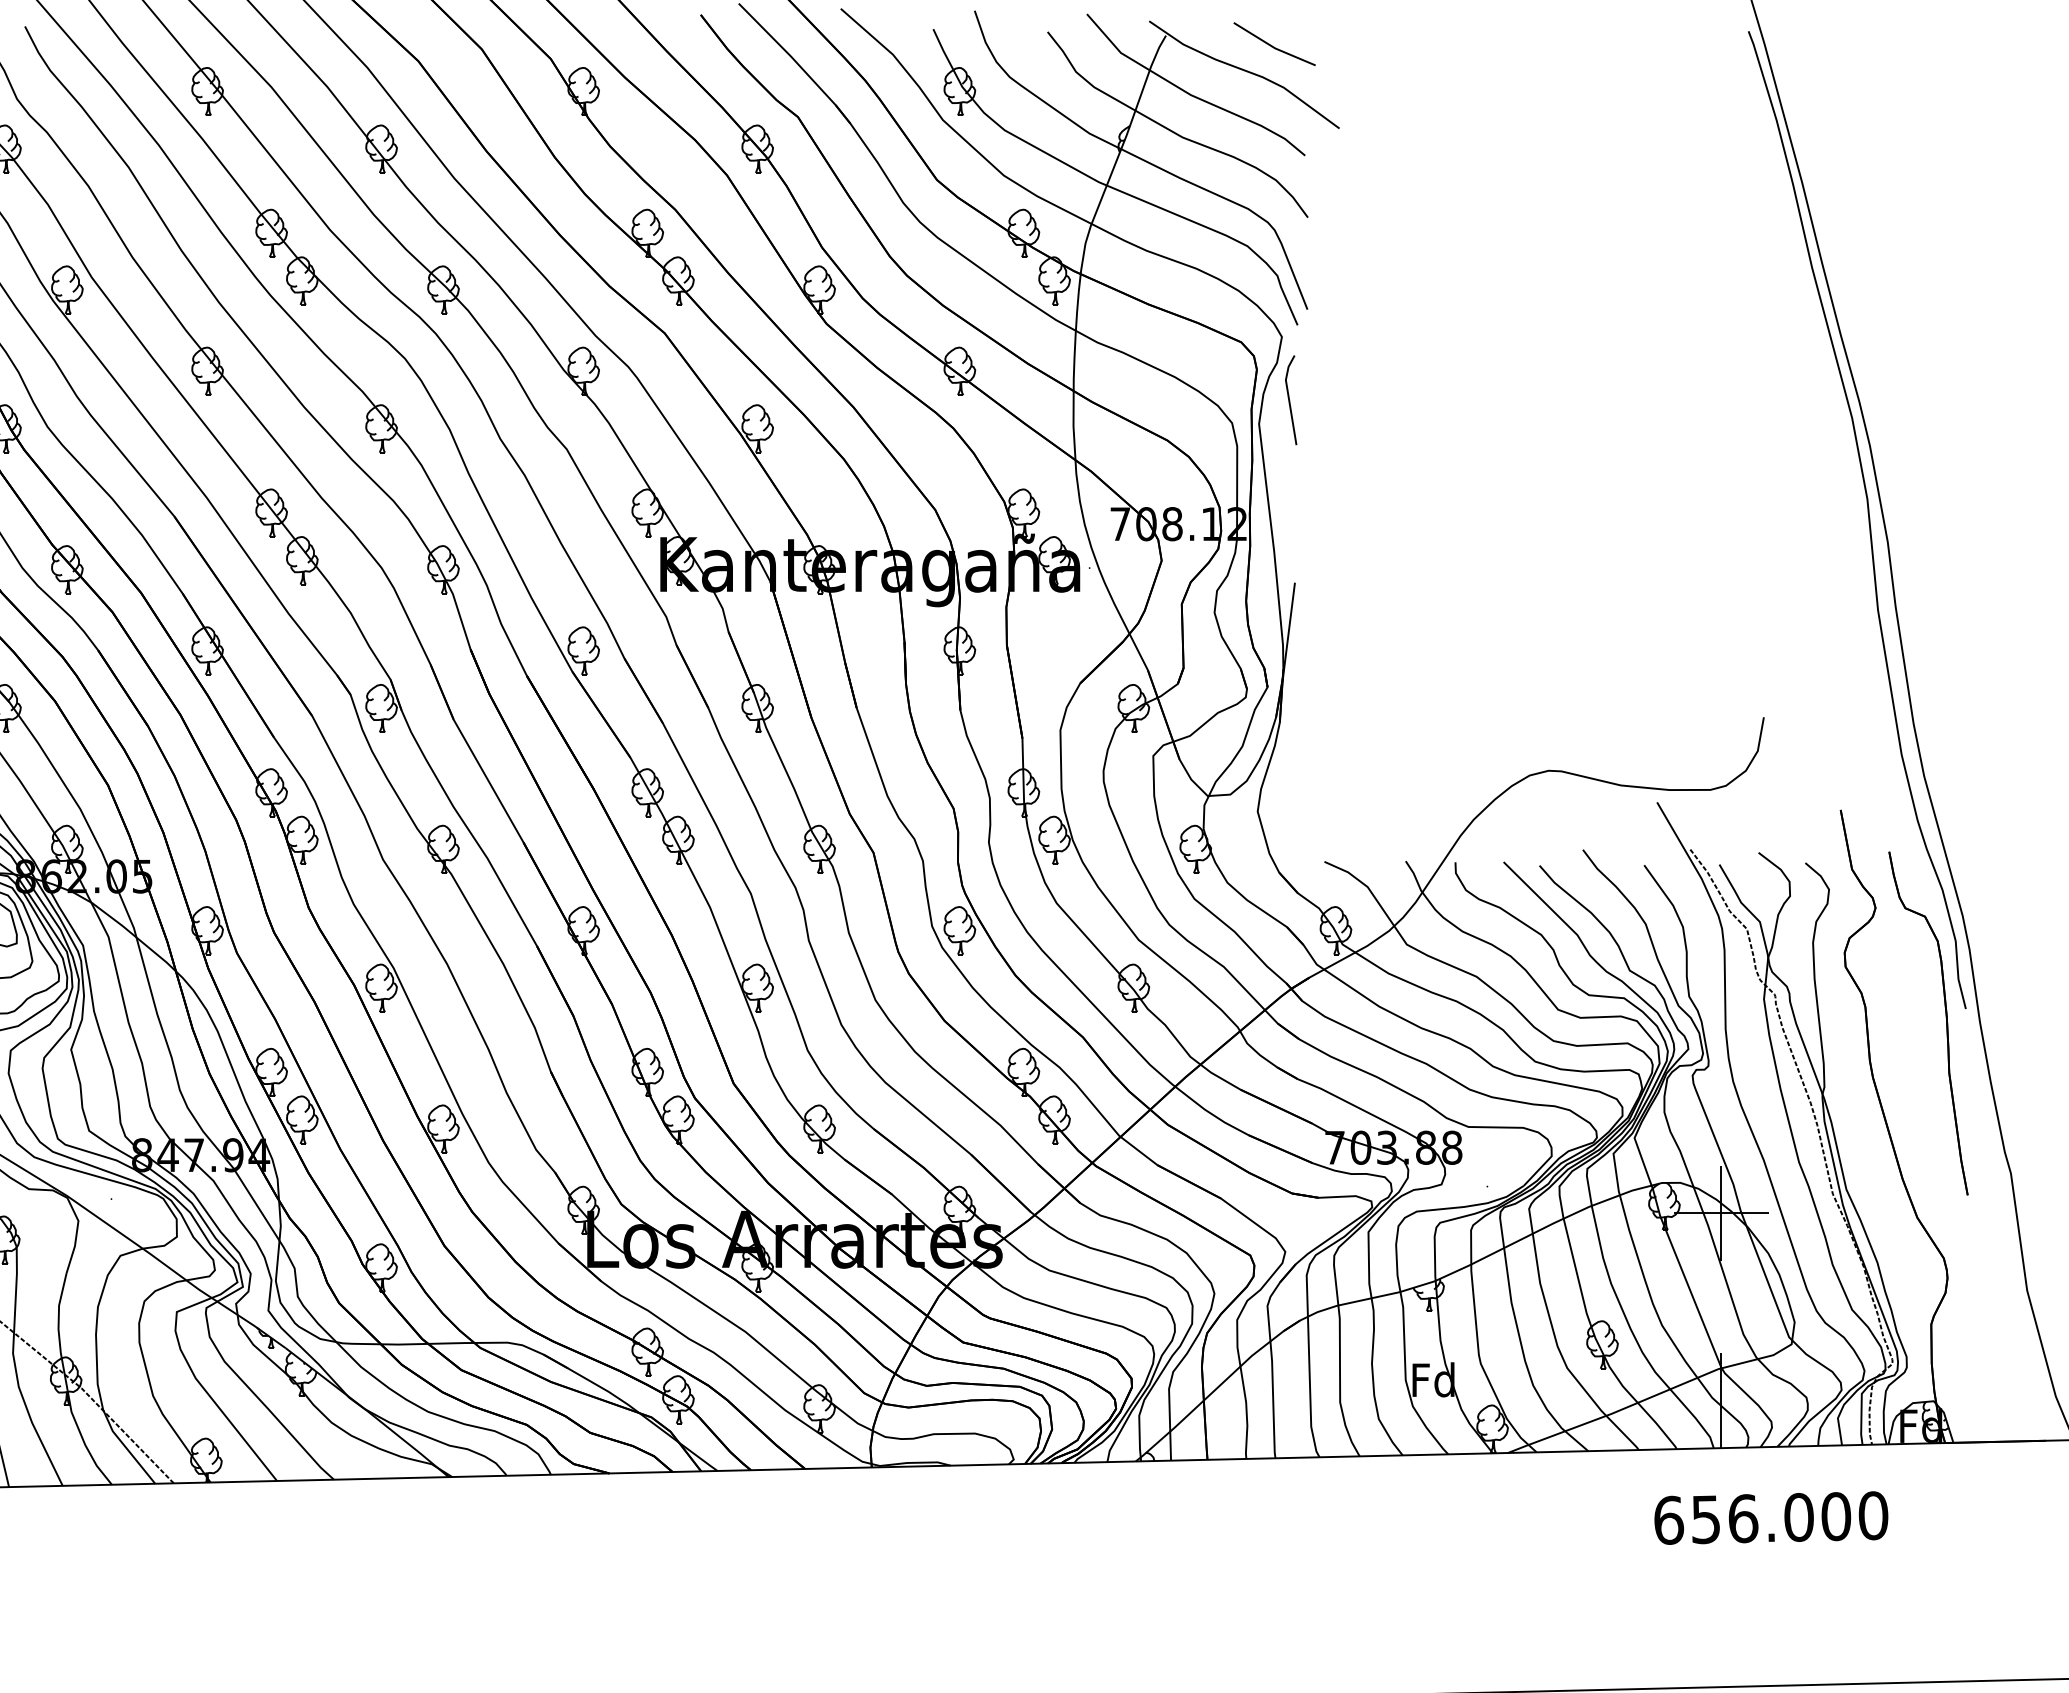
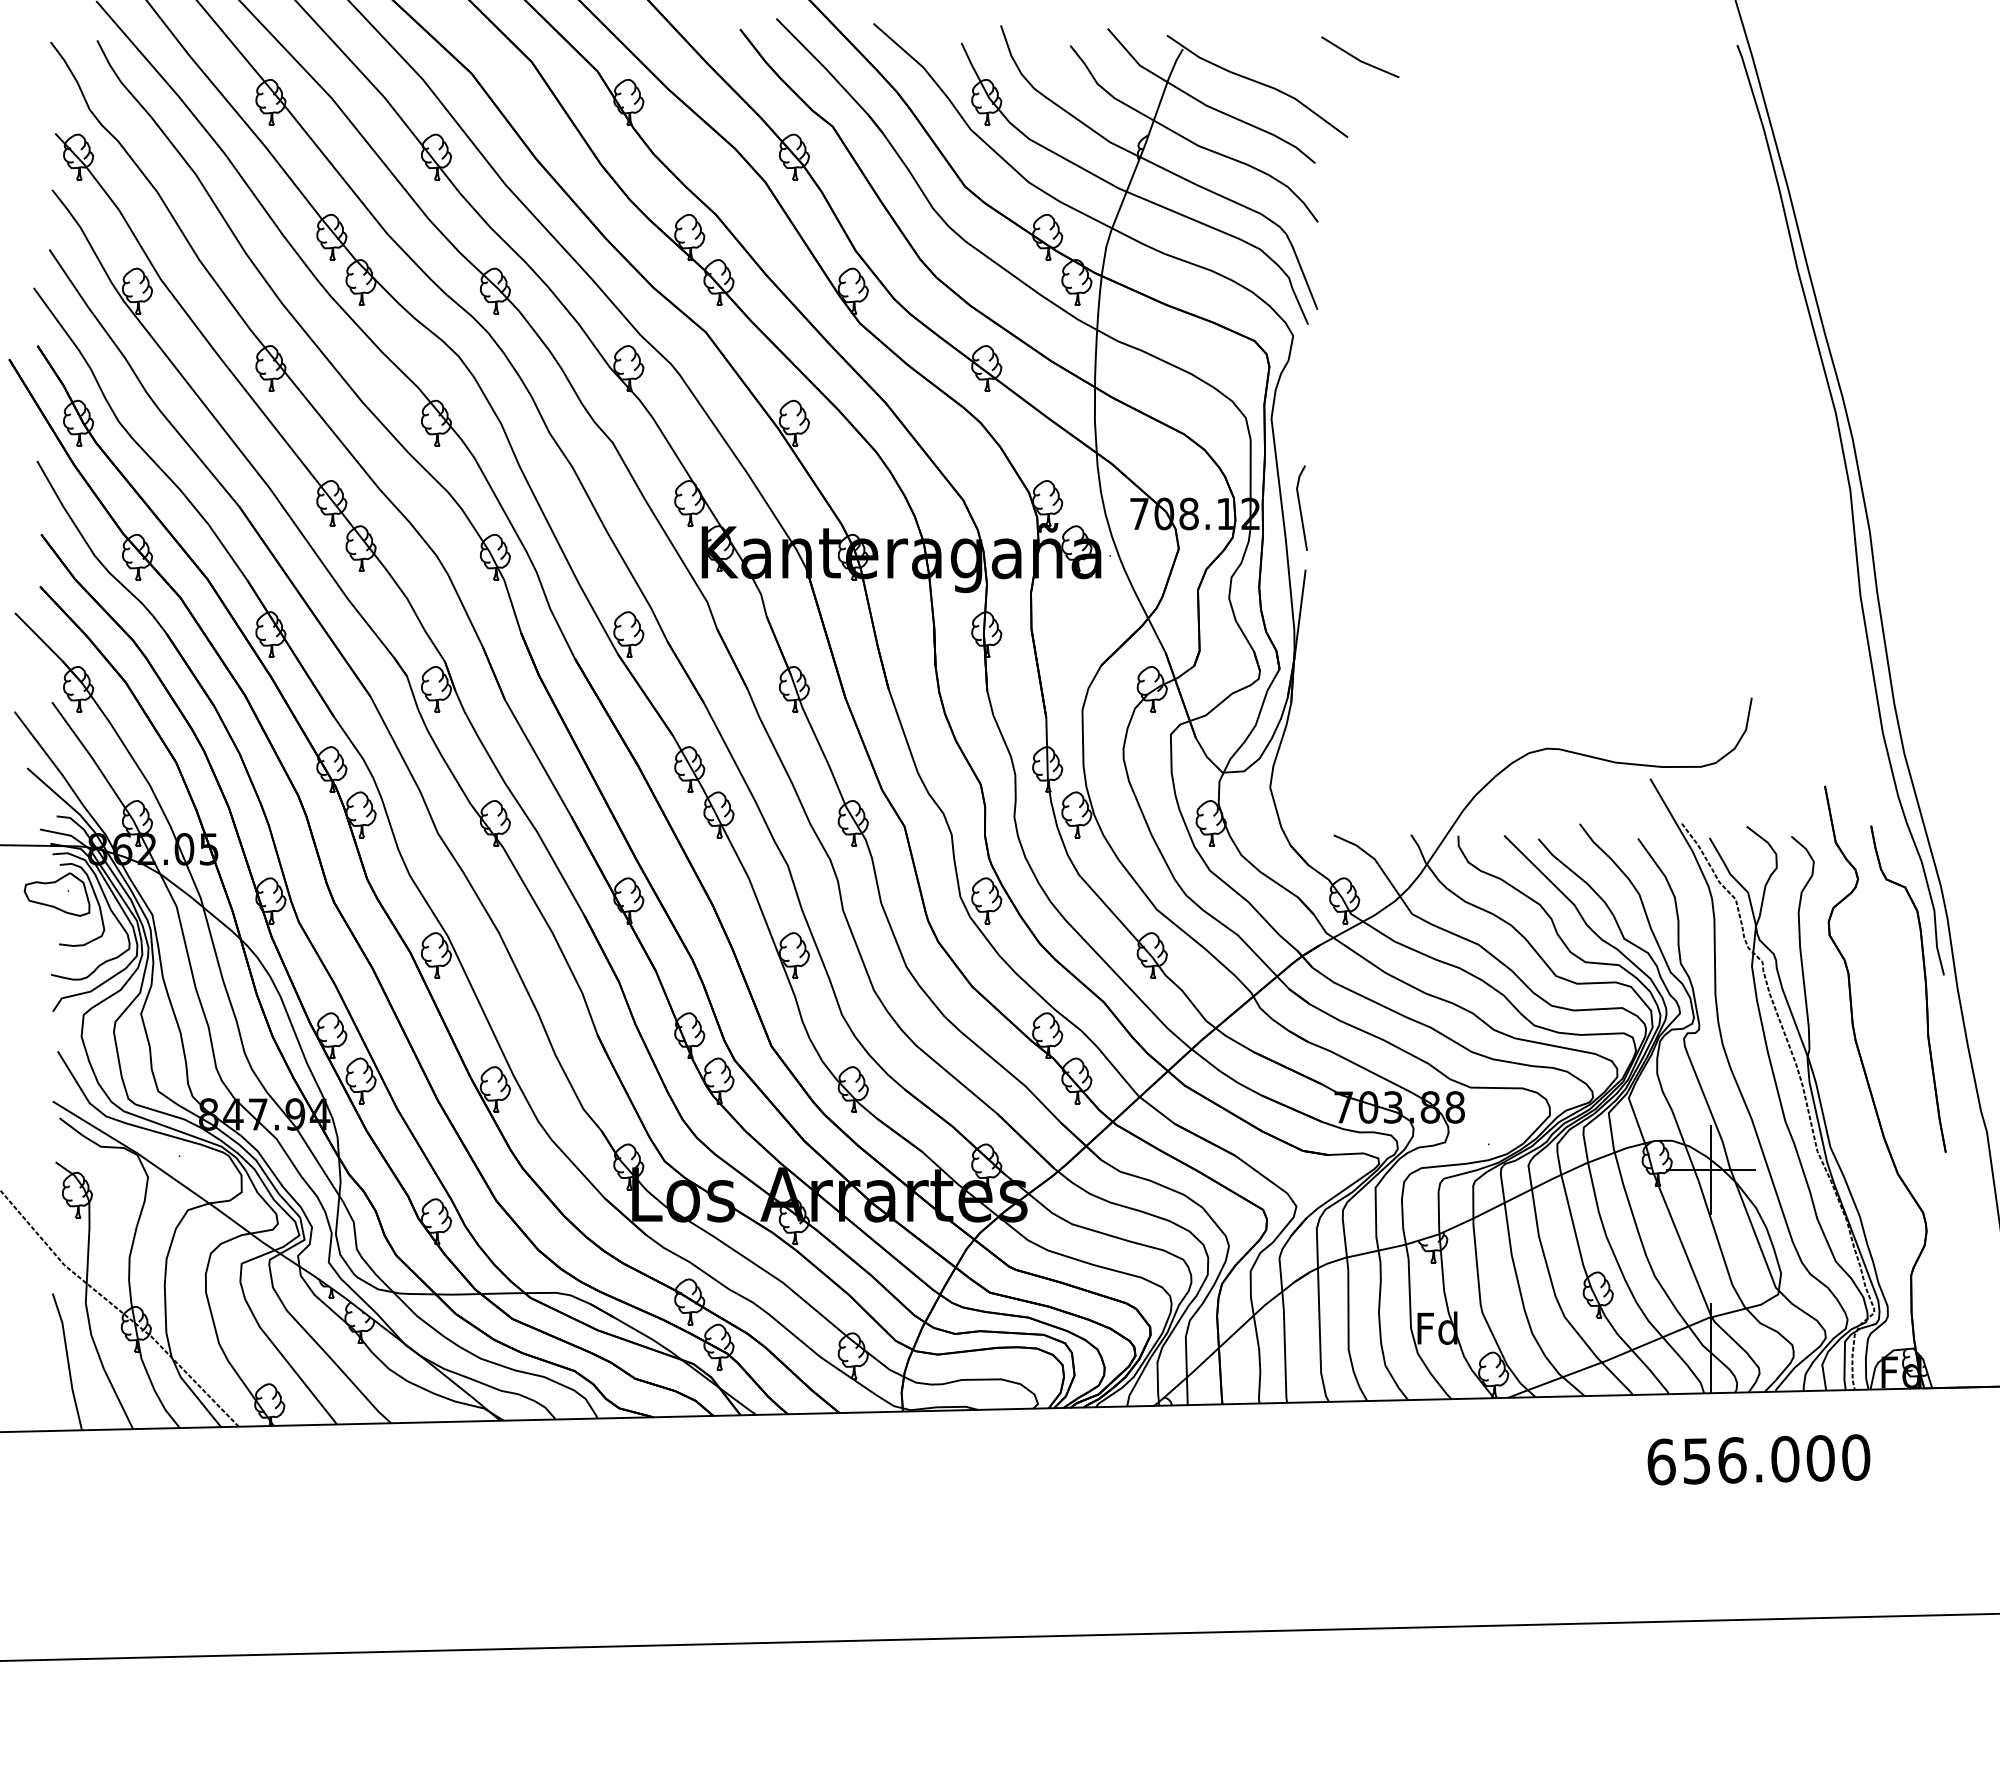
line: (1272, 45) -> (1358, 58), moved
line: (1289, 399) -> (1300, 507), moved

